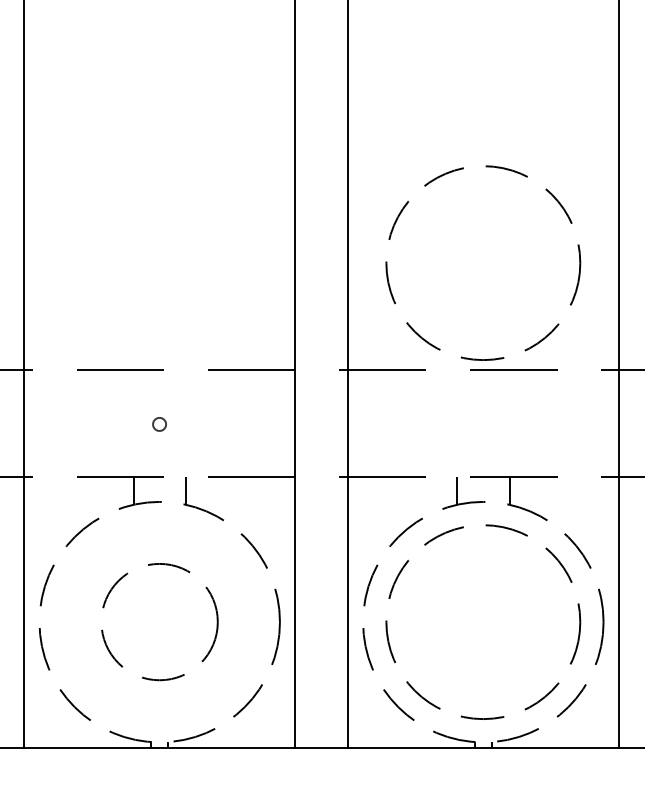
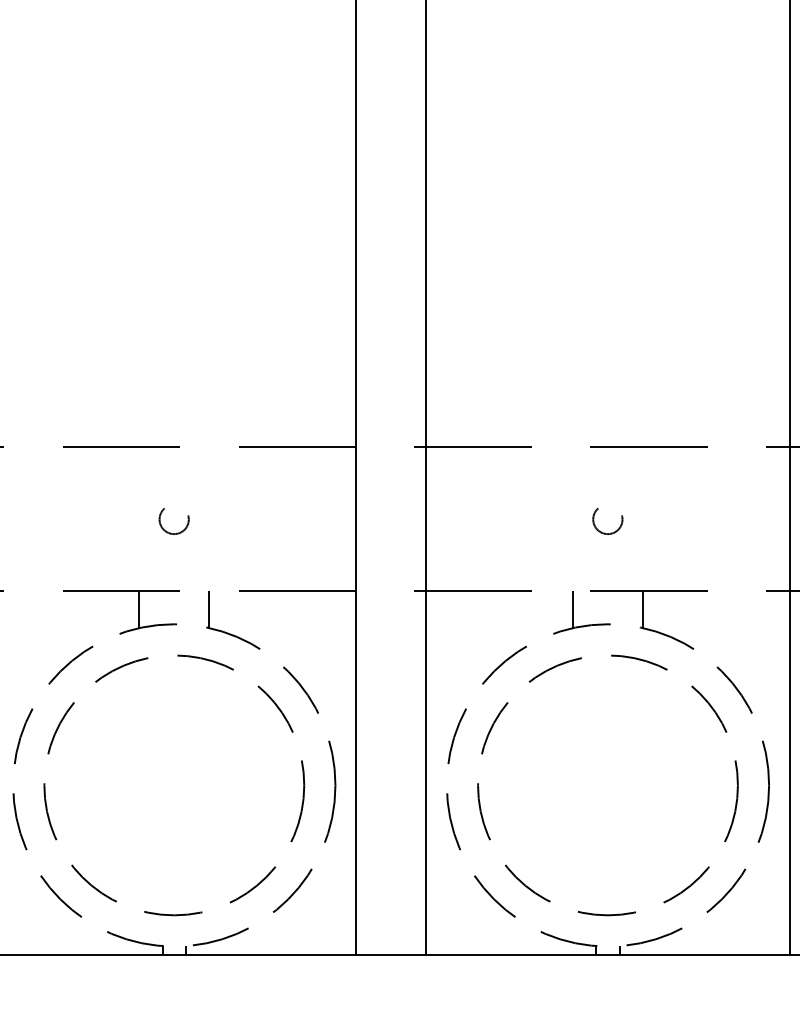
circle: (483, 262) -> (608, 303), removed
circle: (159, 425) -> (174, 521), size x1.67
circle: (483, 425) -> (608, 521), added
circle: (159, 621) -> (174, 784), size x1.67

